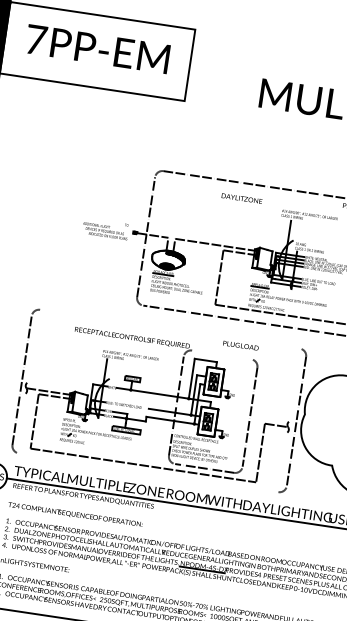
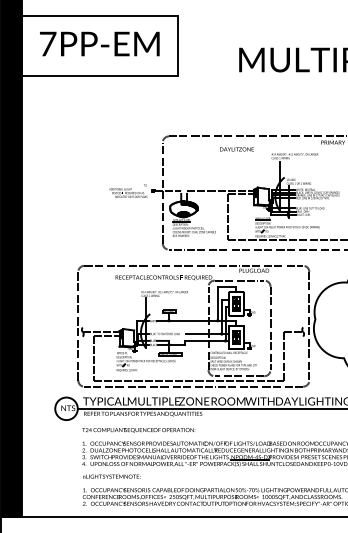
line: (169, 328) -> (193, 265), added
line: (221, 354) -> (239, 280), added
line: (148, 472) -> (193, 386), added

